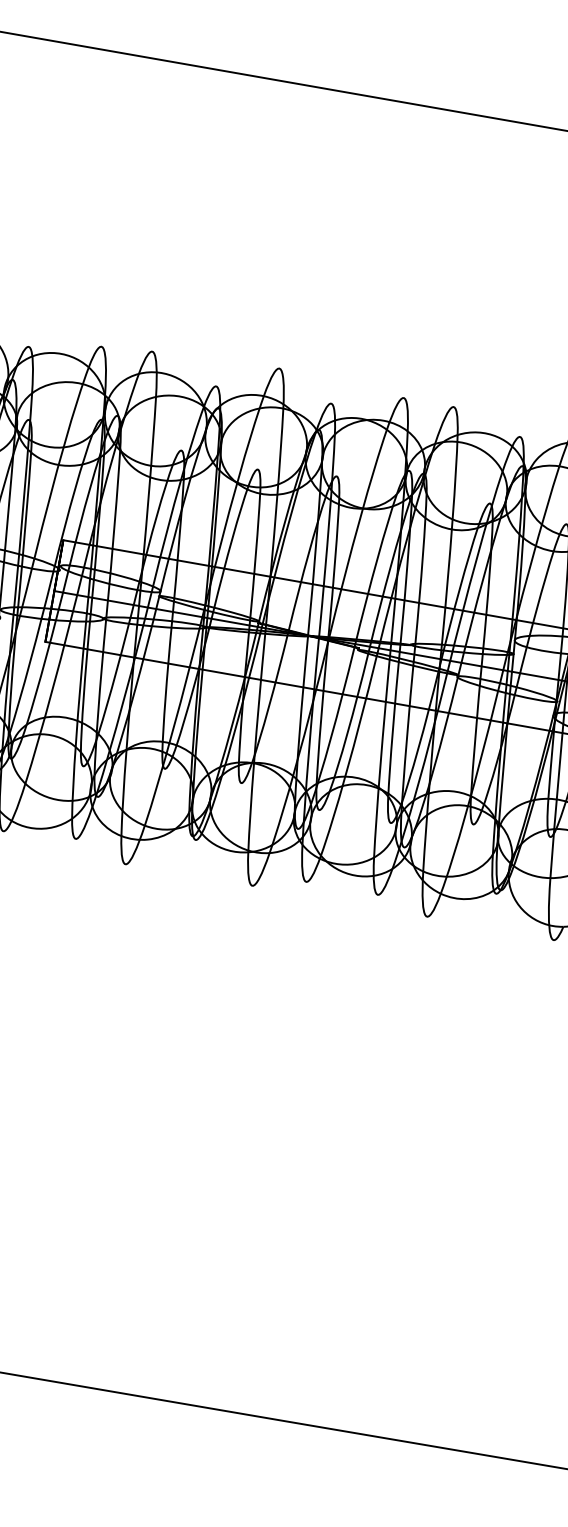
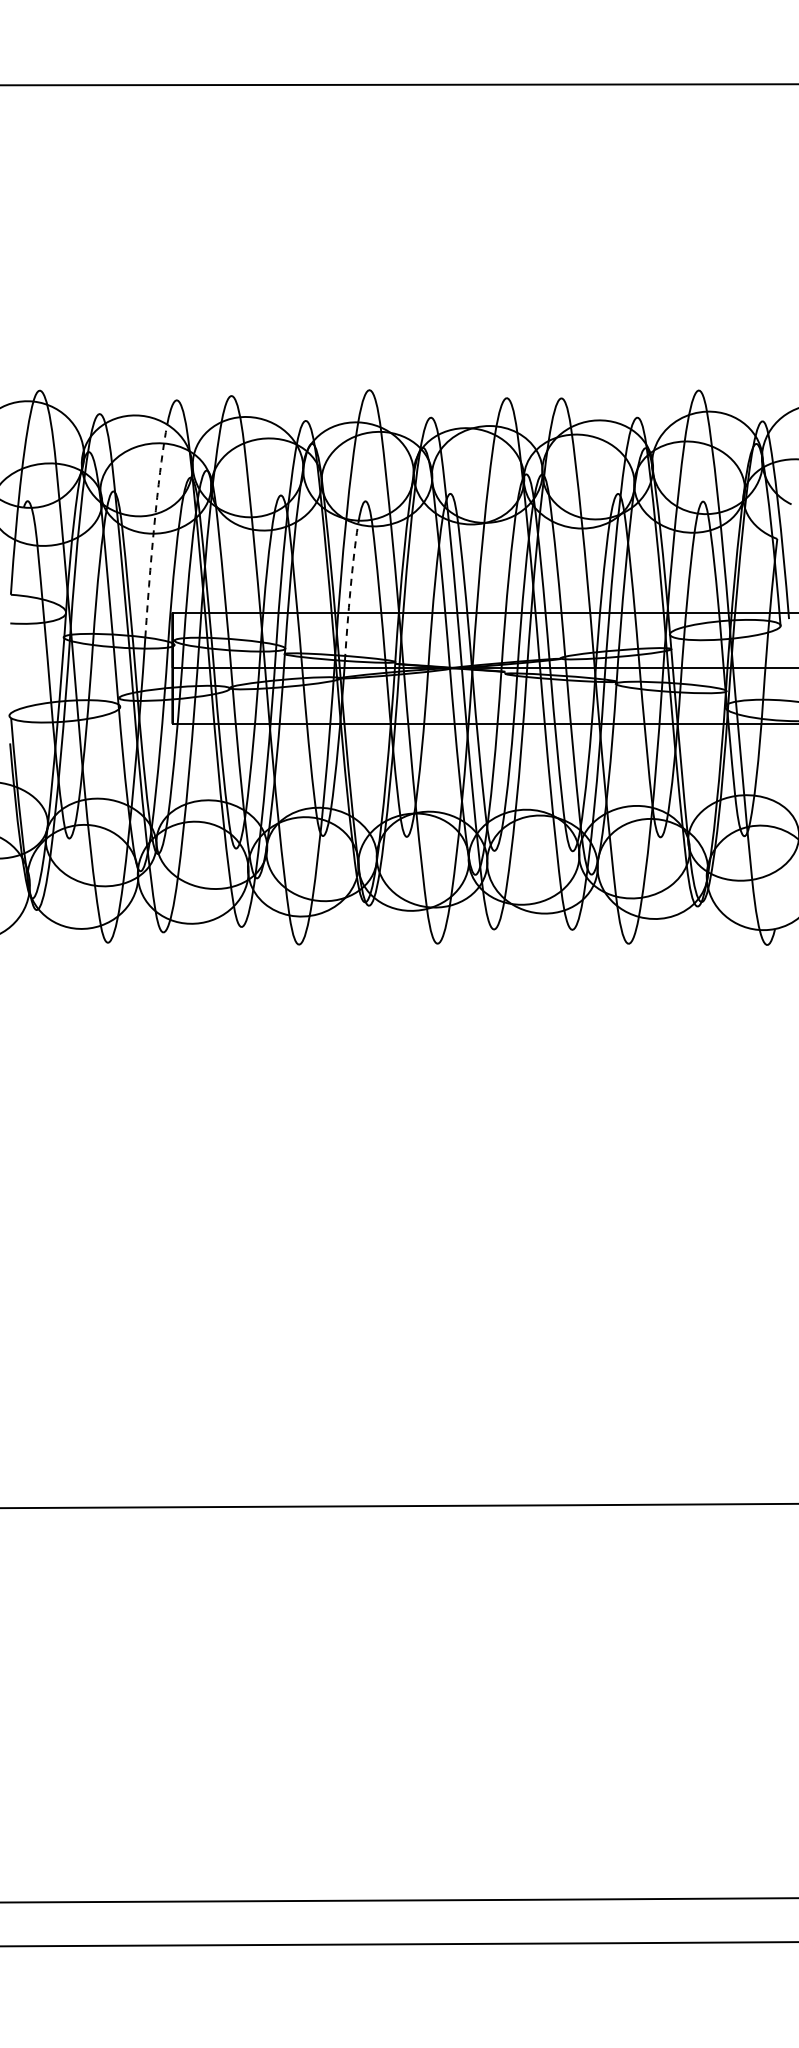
arc: (60, 459) -> (154, 527), solid -> dashed
arc: (230, 545) -> (350, 586), solid -> dashed

